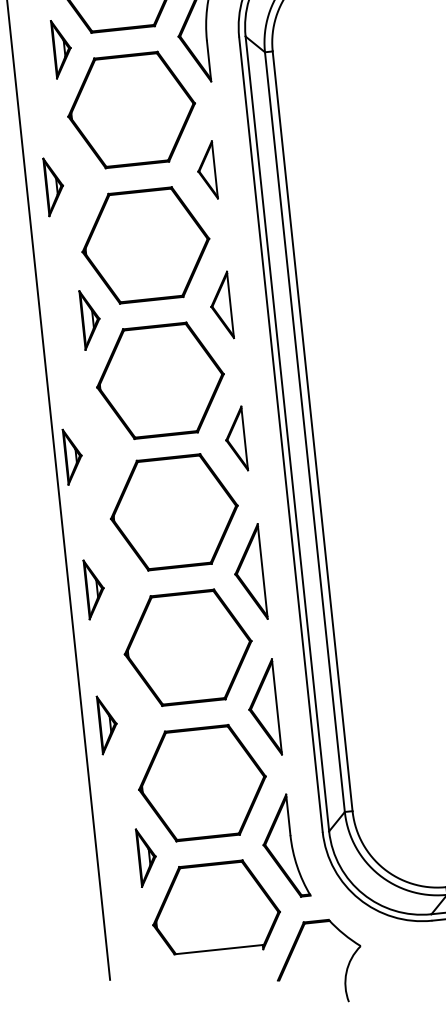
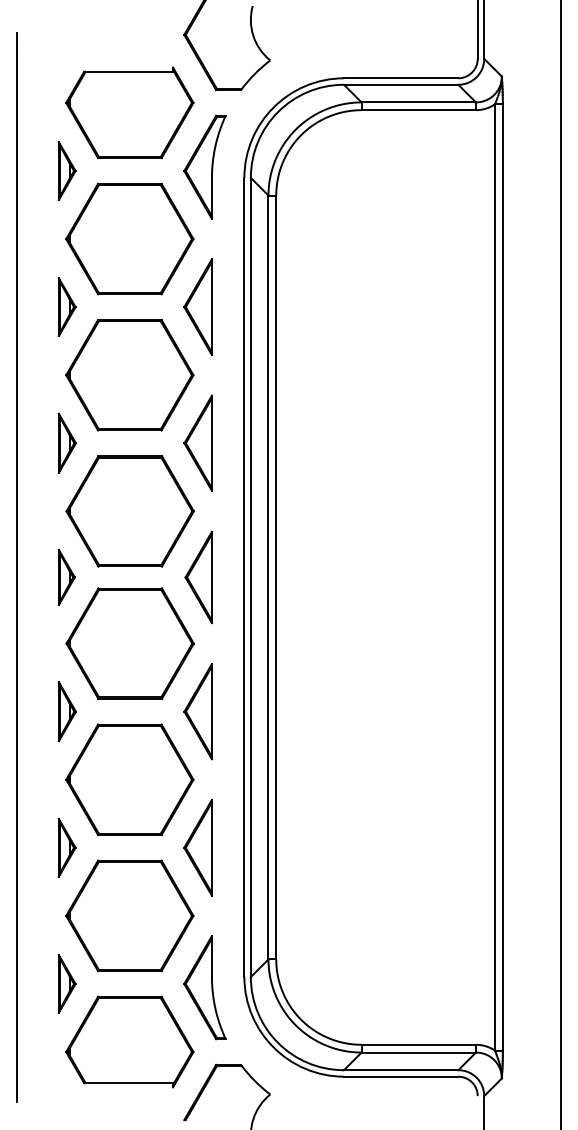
part: (206, 171) -> (197, 307), size x1.67
part: (53, 186) -> (66, 306), moved
part: (220, 305) -> (197, 442), size x1.43
part: (235, 439) -> (198, 577), size x1.43
part: (73, 456) -> (66, 577), moved
part: (94, 589) -> (66, 711), moved
part: (107, 724) -> (66, 847), moved

